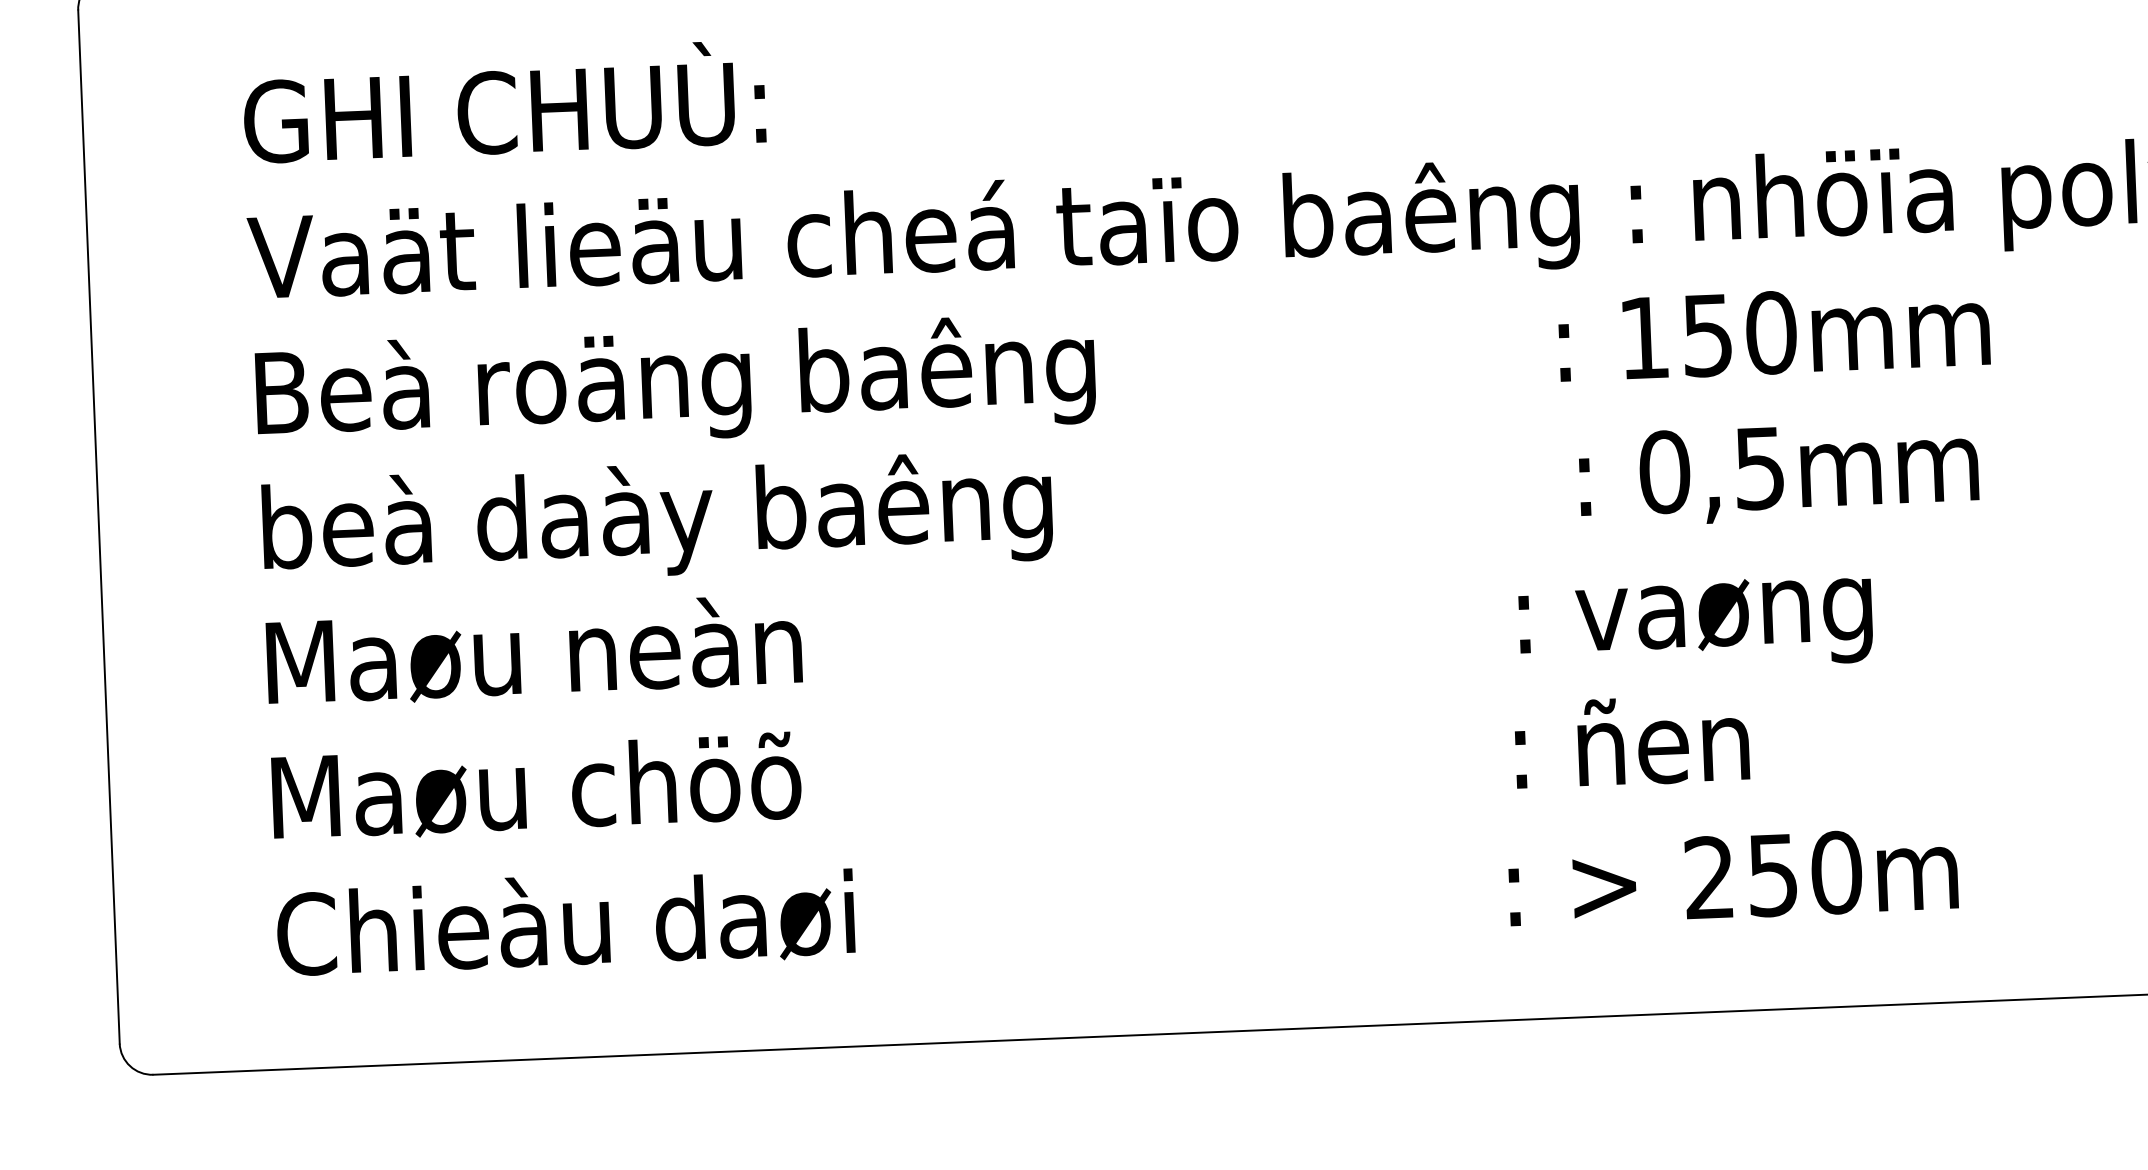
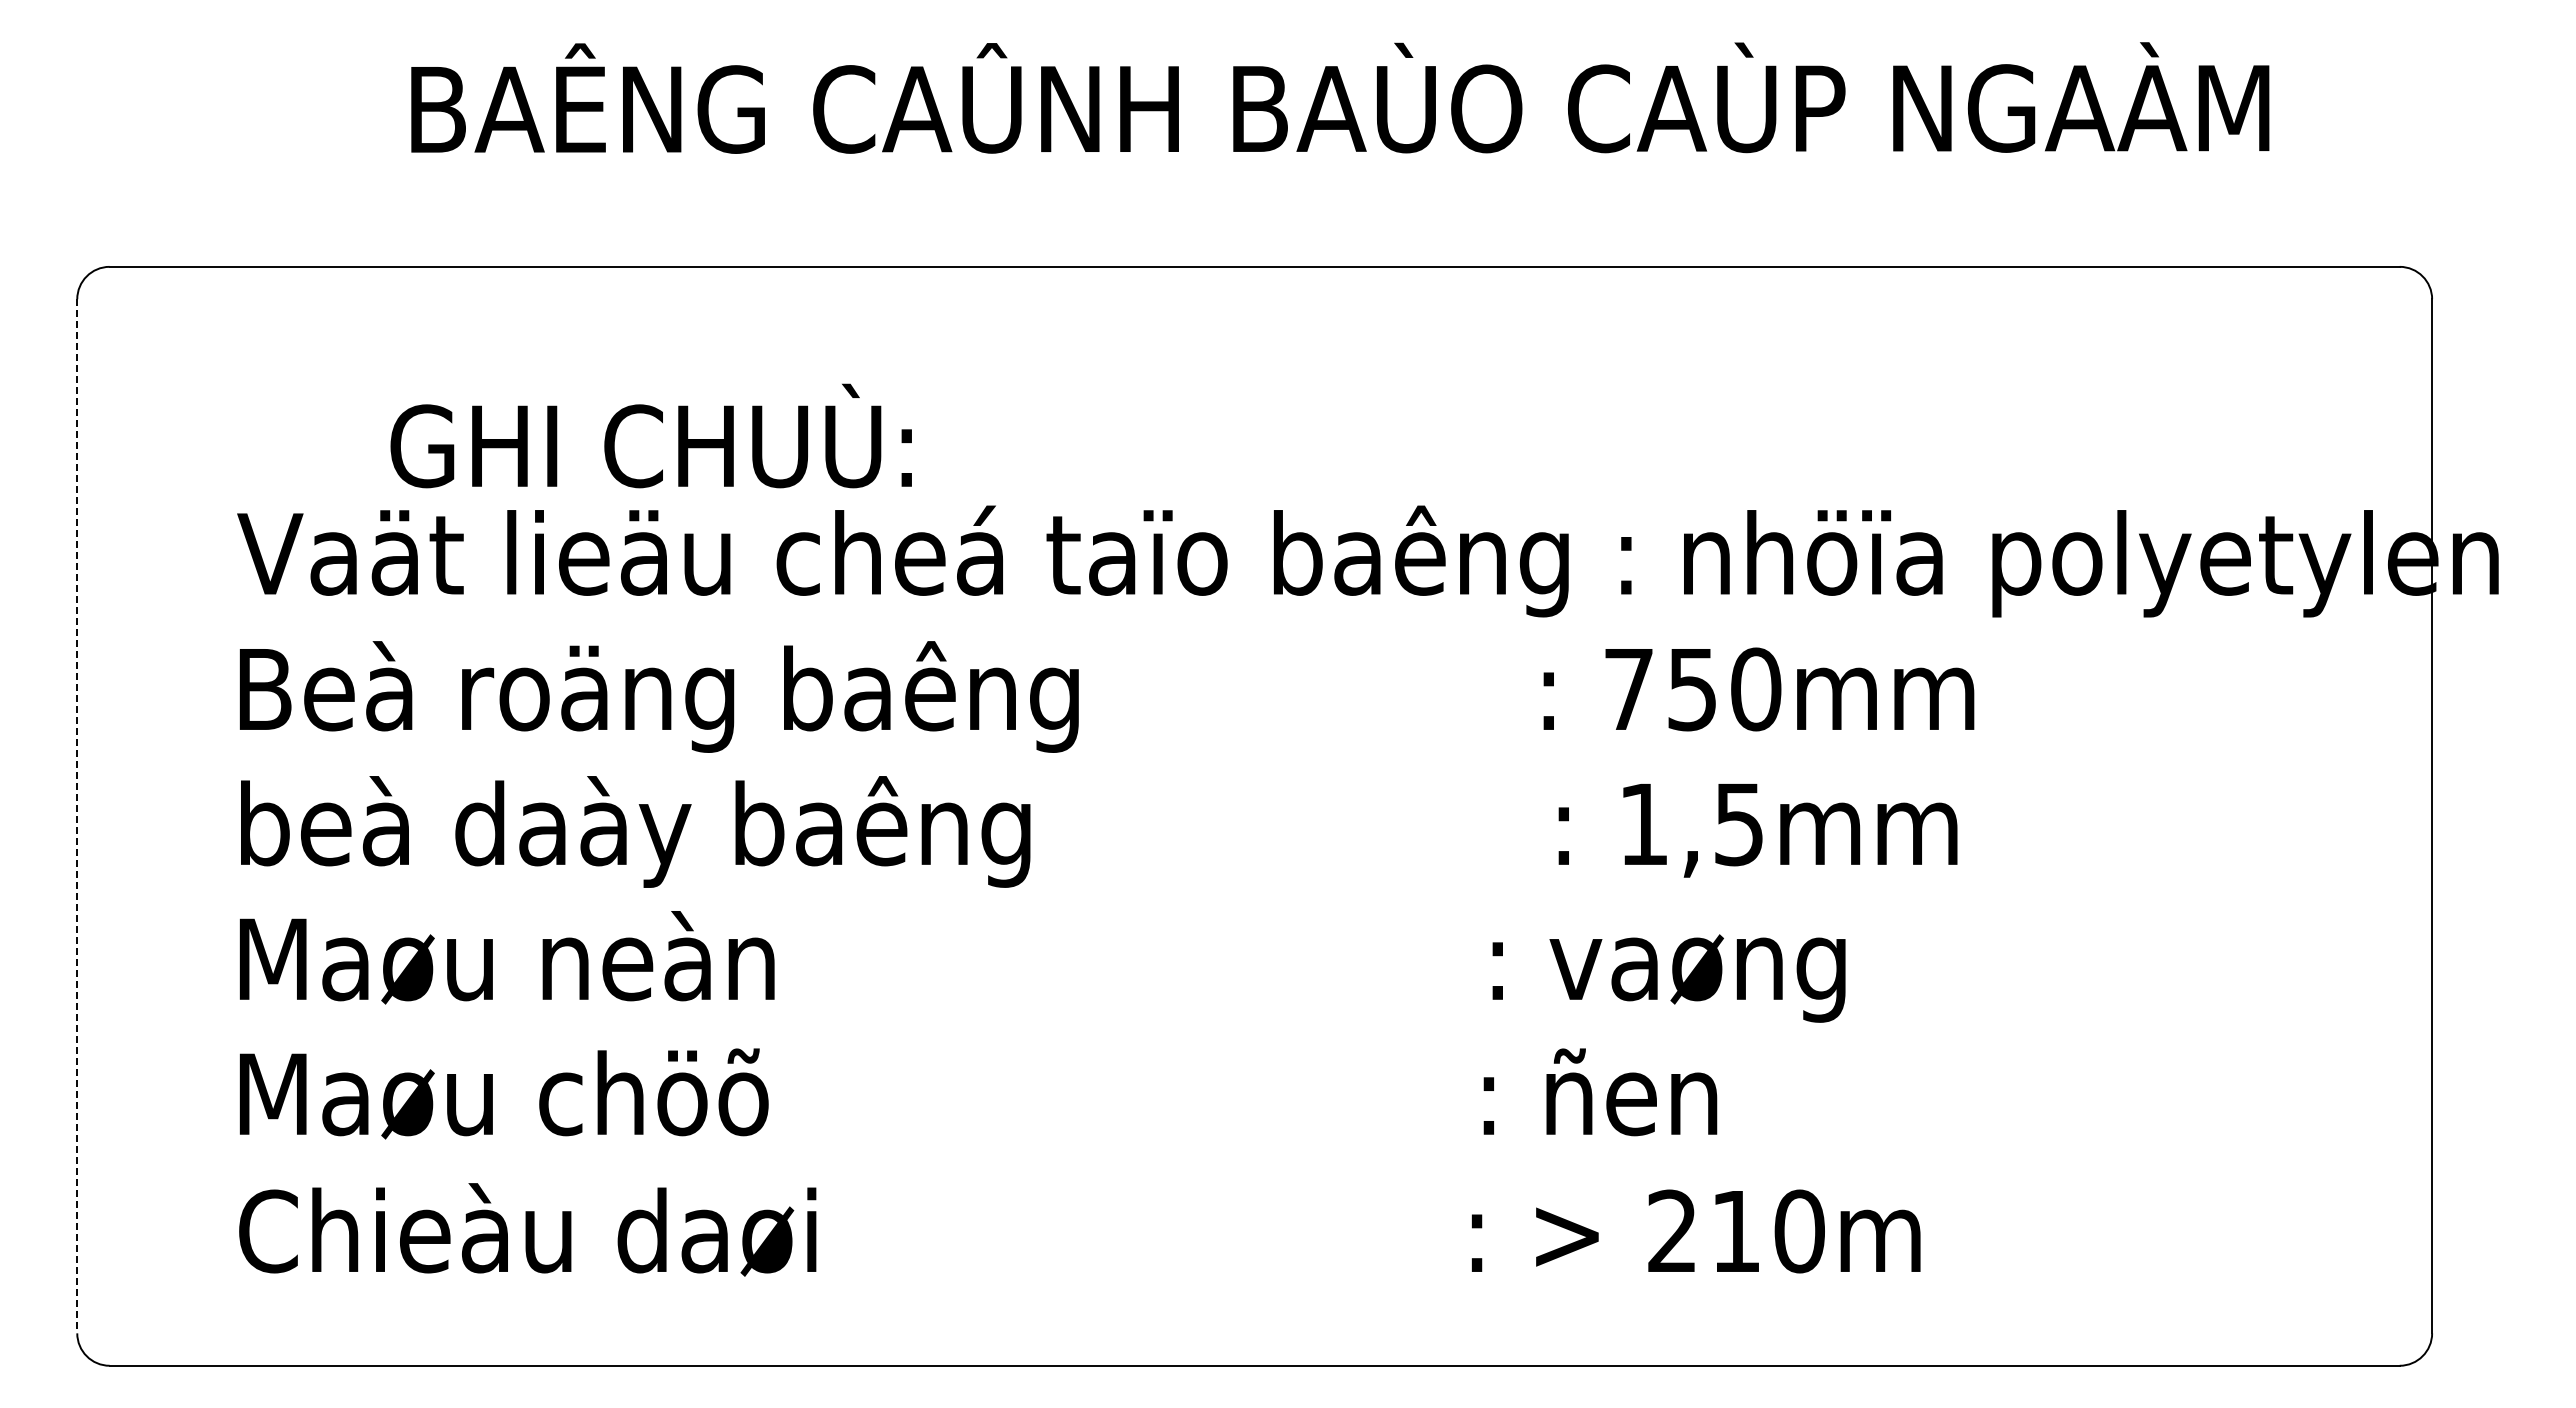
text: (503, 101) -> (650, 435), moved
text: (1643, 338) -> (1628, 689), 150mm -> 750mm
text: (1665, 472) -> (1644, 824), 0,5mm -> 1,5mm
line: (99, 527) -> (77, 816), solid -> dashed
text: (1772, 876) -> (1735, 1232), 250m -> 210m

